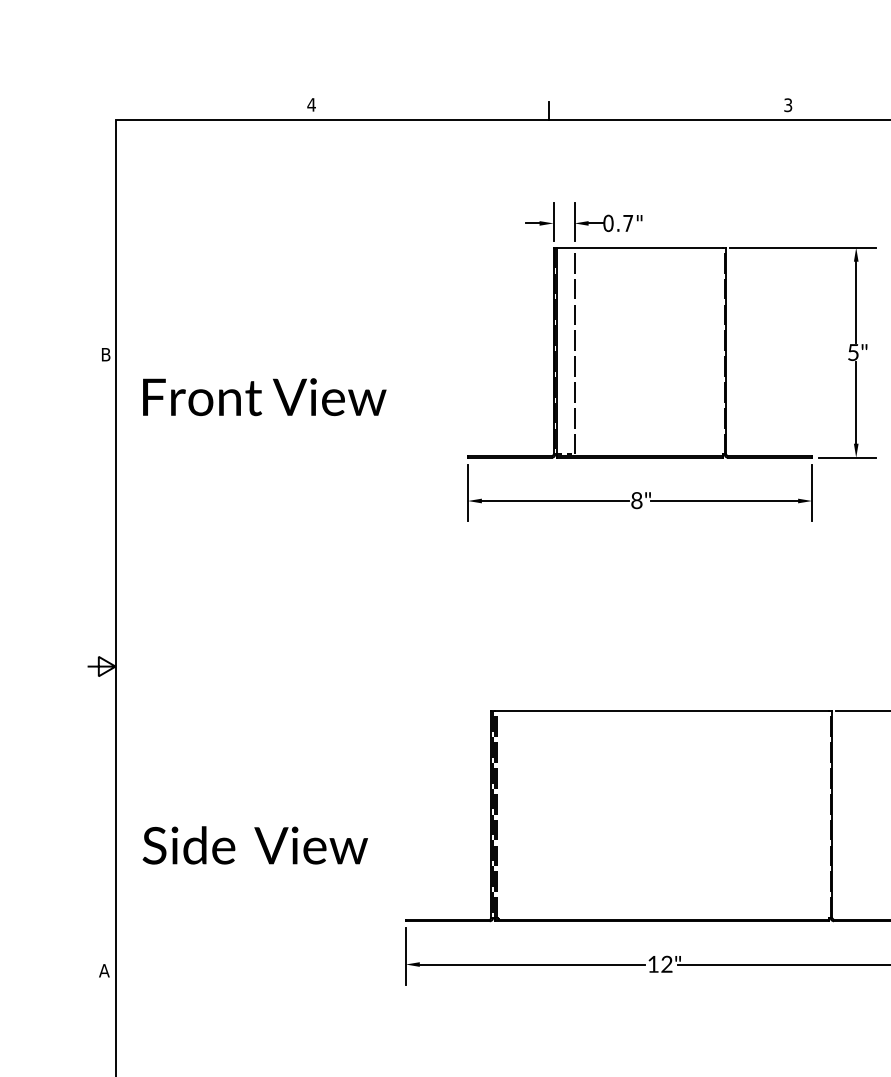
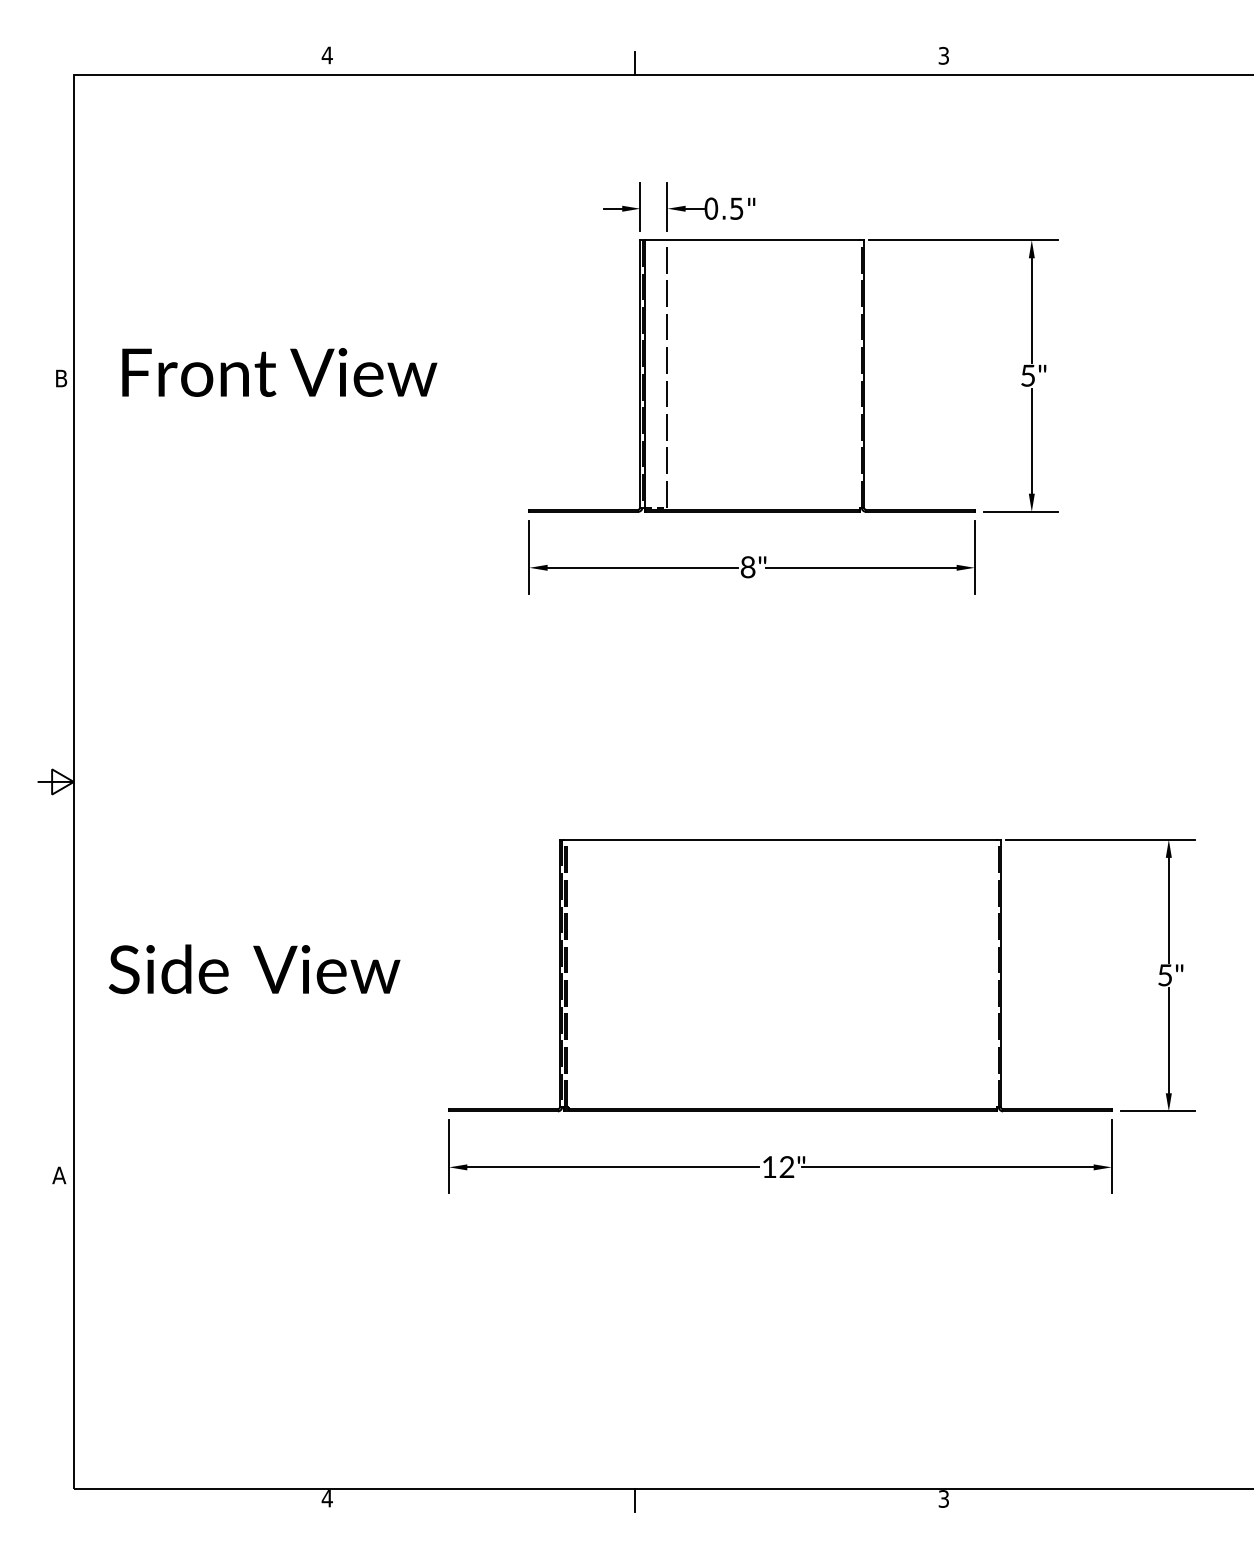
text: (627, 223) -> (736, 208), 0.7" -> 0.5"
text: (264, 397) -> (279, 372), moved
text: (255, 845) -> (254, 969), moved

